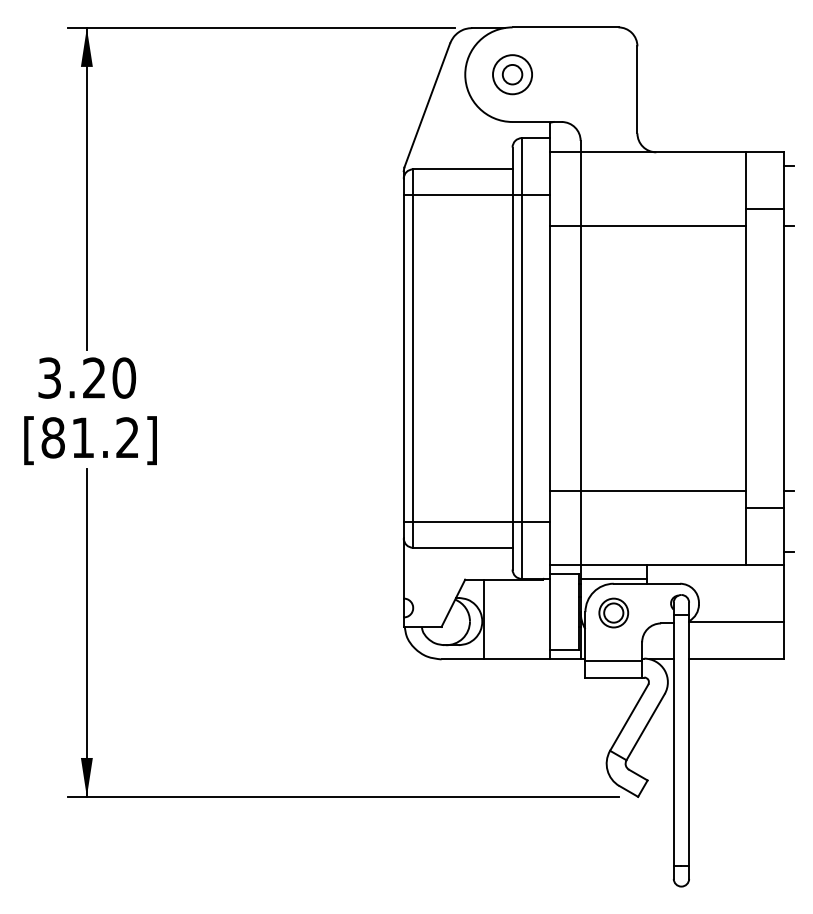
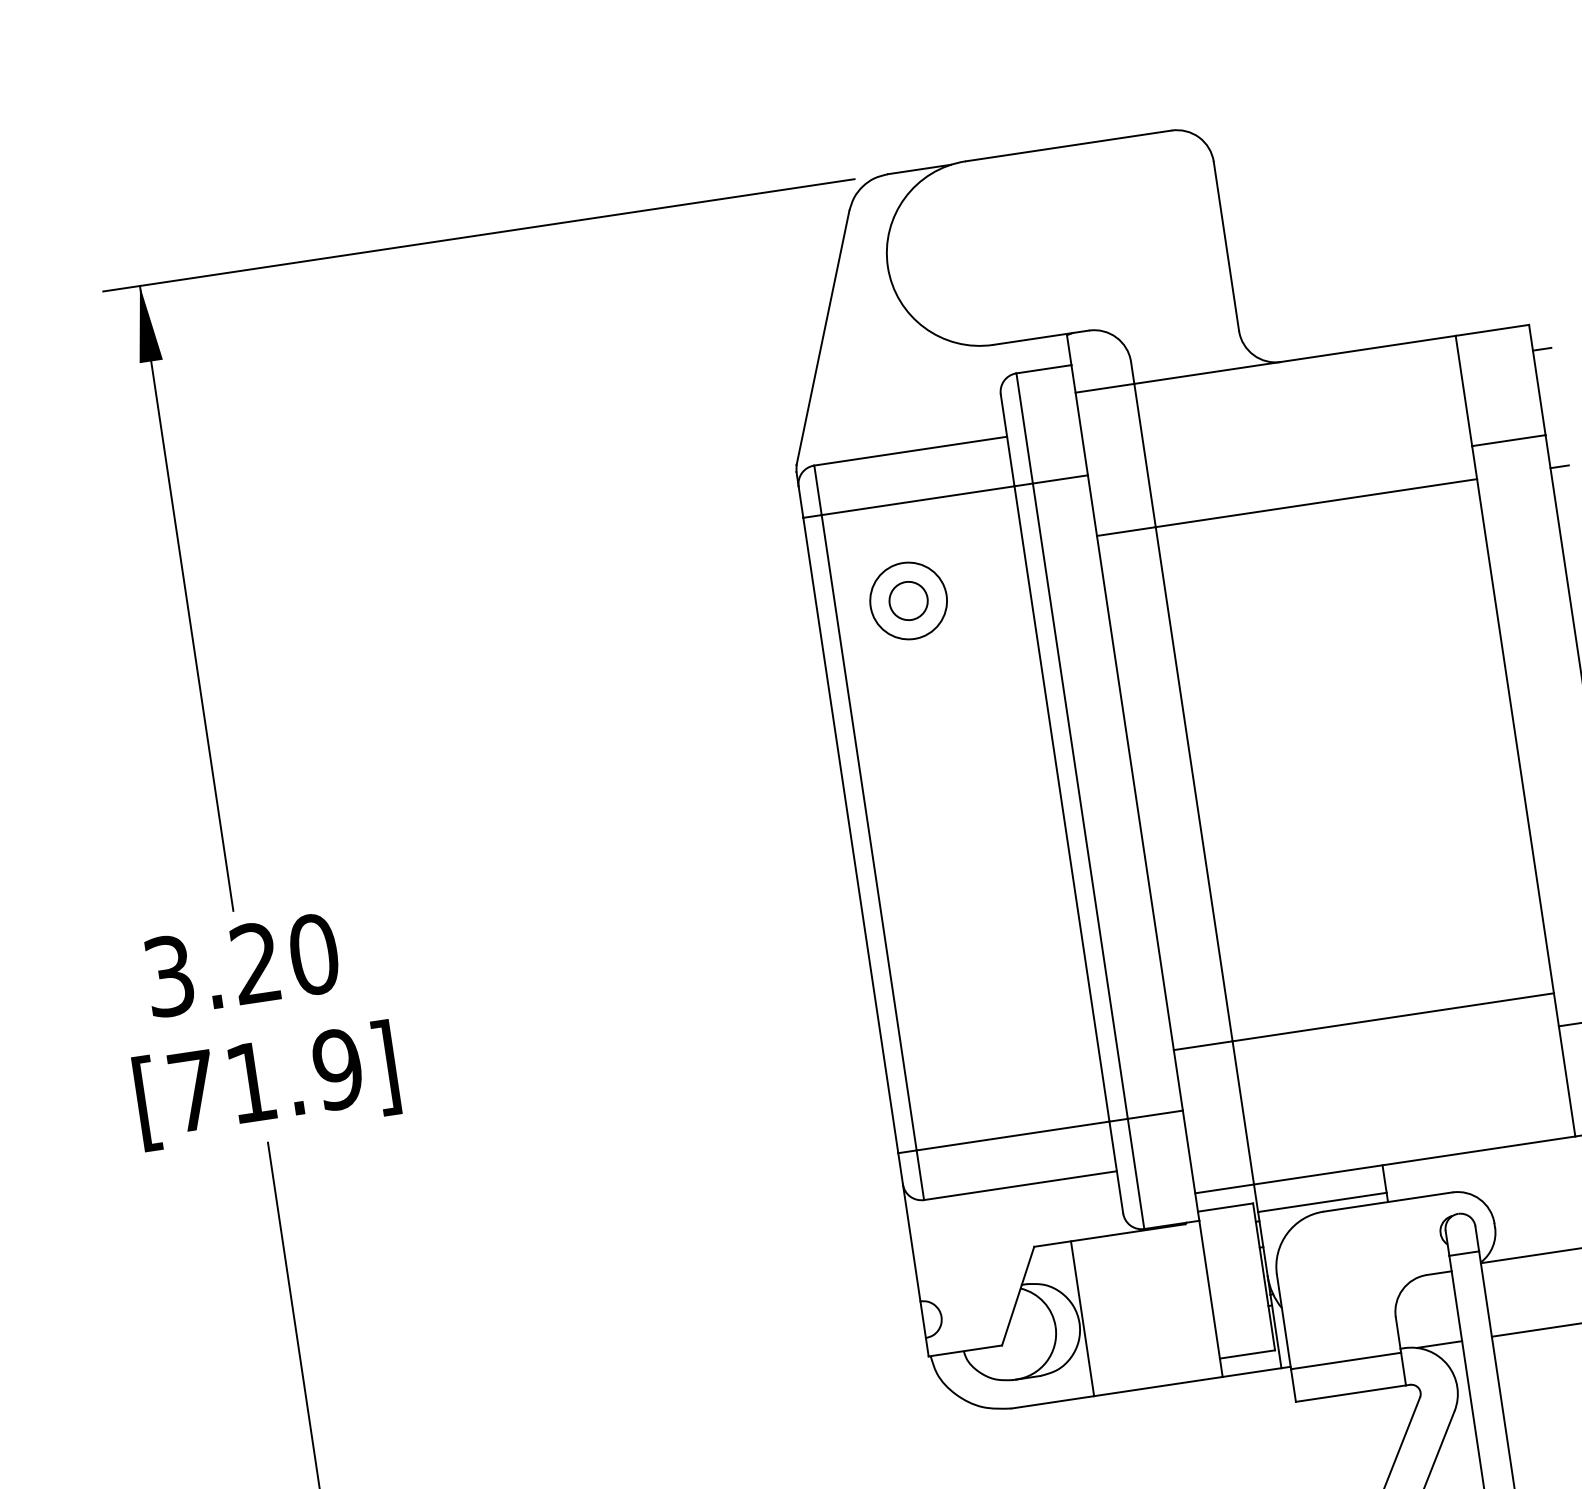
part: (512, 74) -> (908, 600), moved
text: (90, 437) -> (265, 1079), [81.2] -> [71.9]
part: (613, 612) -> (1331, 1267), removed

